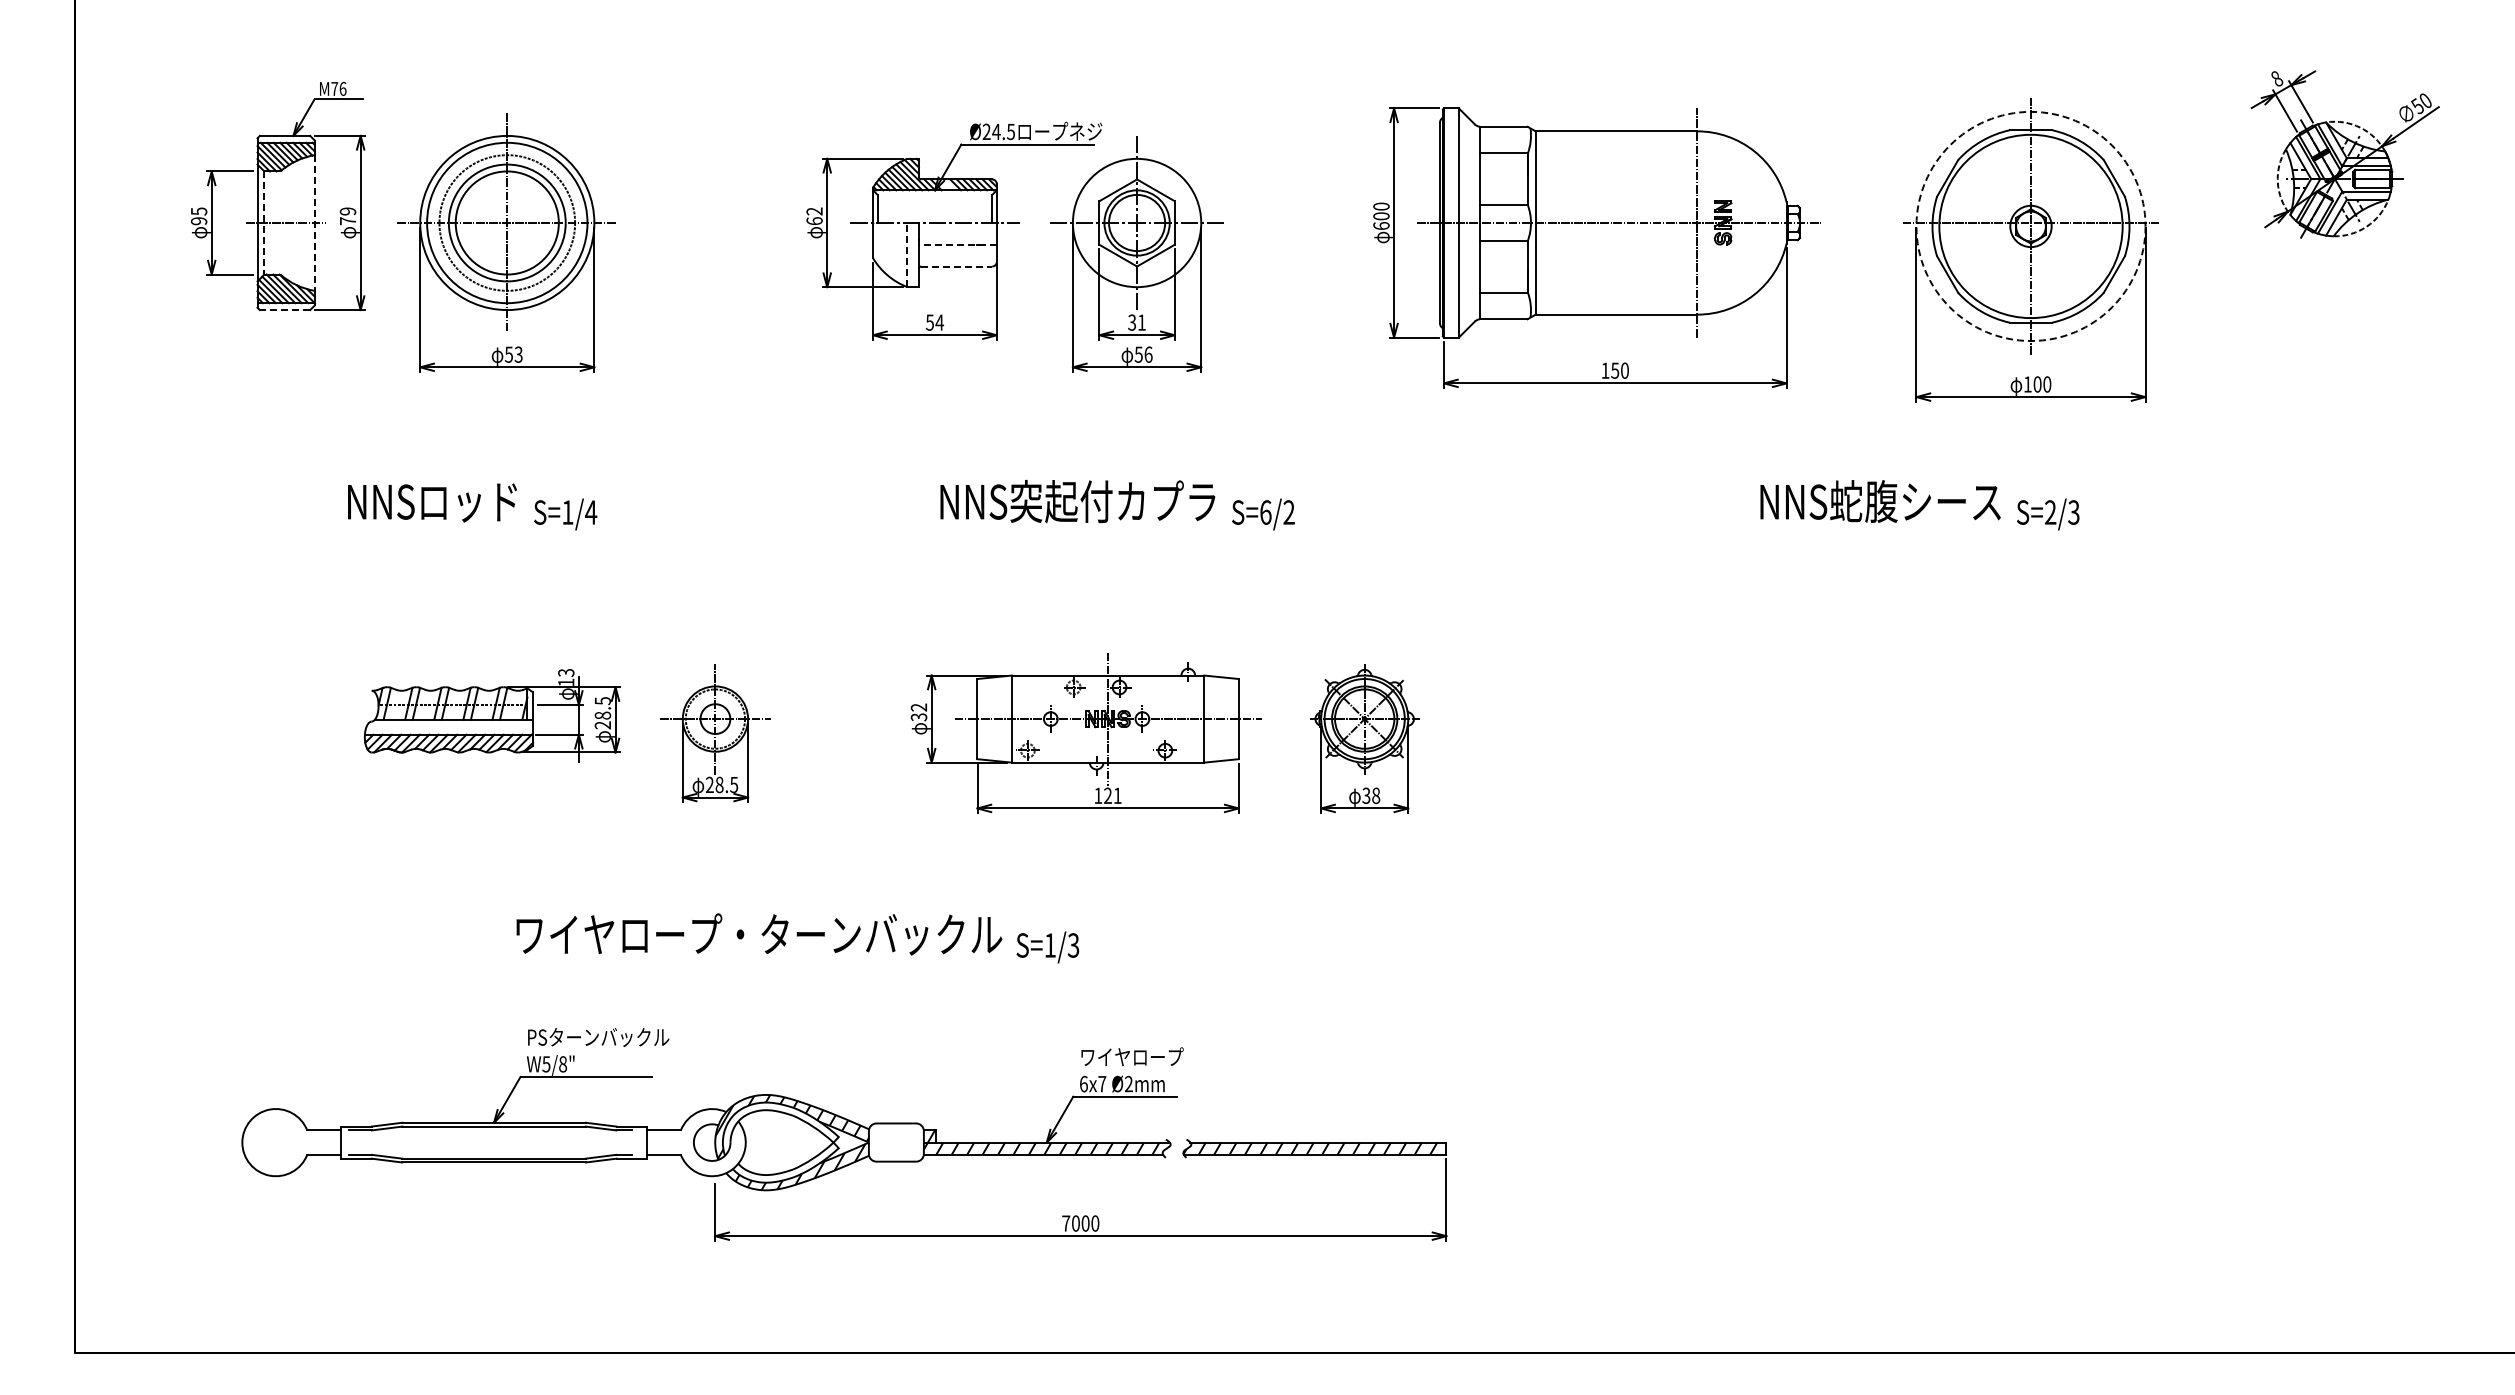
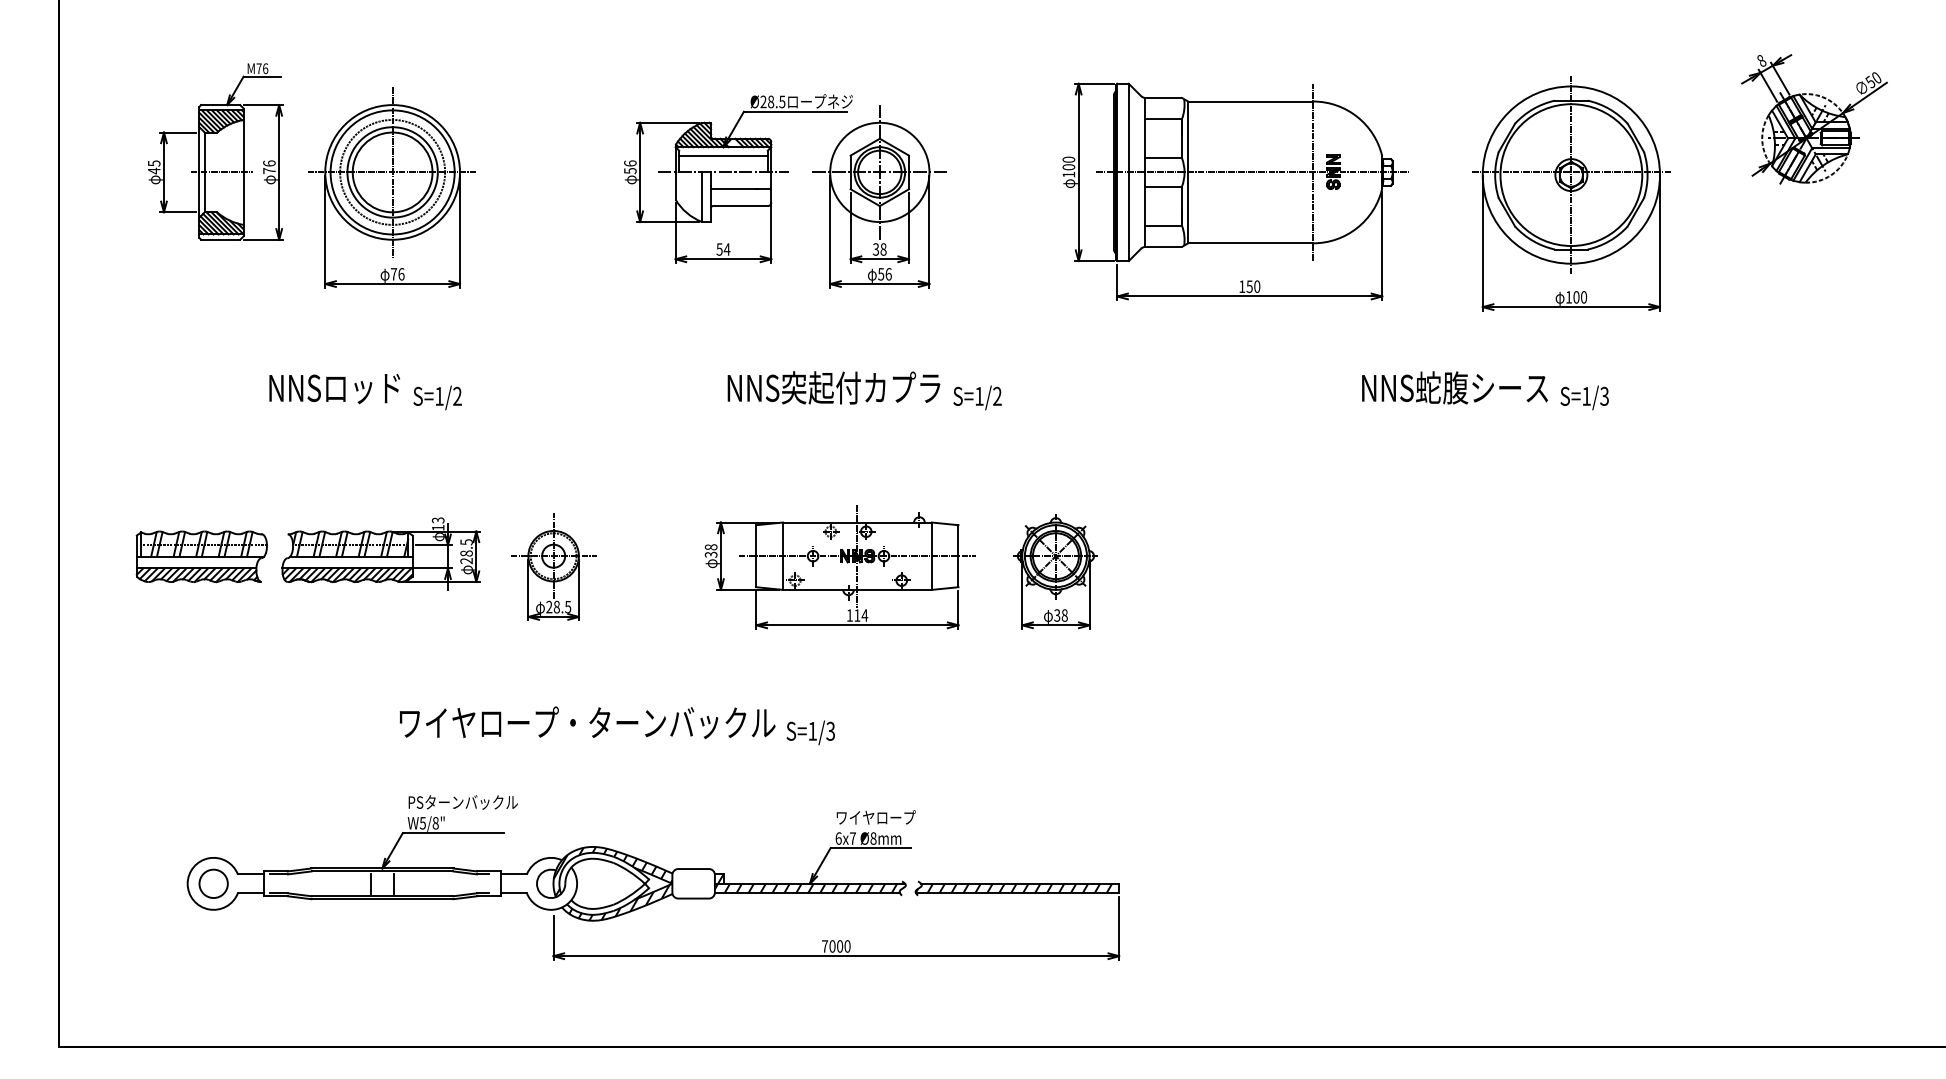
text: (996, 131) -> (771, 101), Ø24.5 -> Ø28.5
line: (934, 201) -> (723, 155), added
text: (347, 211) -> (269, 163), 79 -> 76
text: (814, 216) -> (630, 167), 62 -> 56
text: (198, 220) -> (153, 170), 95 -> 45
line: (264, 223) -> (204, 172), dashed -> solid
line: (314, 223) -> (243, 172), dashed -> solid
text: (1381, 225) -> (1068, 174), 600 -> 100
circle: (2030, 226) -> (1570, 175), dashed -> solid
line: (957, 244) -> (740, 189), dashed -> solid
line: (907, 254) -> (702, 196), dashed -> solid
line: (956, 266) -> (740, 206), dashed -> solid
line: (284, 310) -> (220, 240), dashed -> solid
text: (1141, 322) -> (883, 249), 31 -> 38
text: (513, 354) -> (397, 274), 53 -> 76
text: (591, 512) -> (457, 396), S=1/4 -> S=1/2
text: (1265, 512) -> (979, 396), S=6/2 -> S=1/2
text: (2050, 512) -> (1586, 396), S=2/3 -> S=1/3
text: (918, 707) -> (710, 547), 32 -> 38
part: (260, 719) -> (201, 556), added
text: (1113, 795) -> (861, 615), 121 -> 114
text: (1128, 1084) -> (873, 838), Ø2mm -> Ø8mm
circle: (275, 1142) -> (213, 883), added
line: (478, 1142) -> (370, 883), added
line: (509, 1142) -> (394, 883), added

